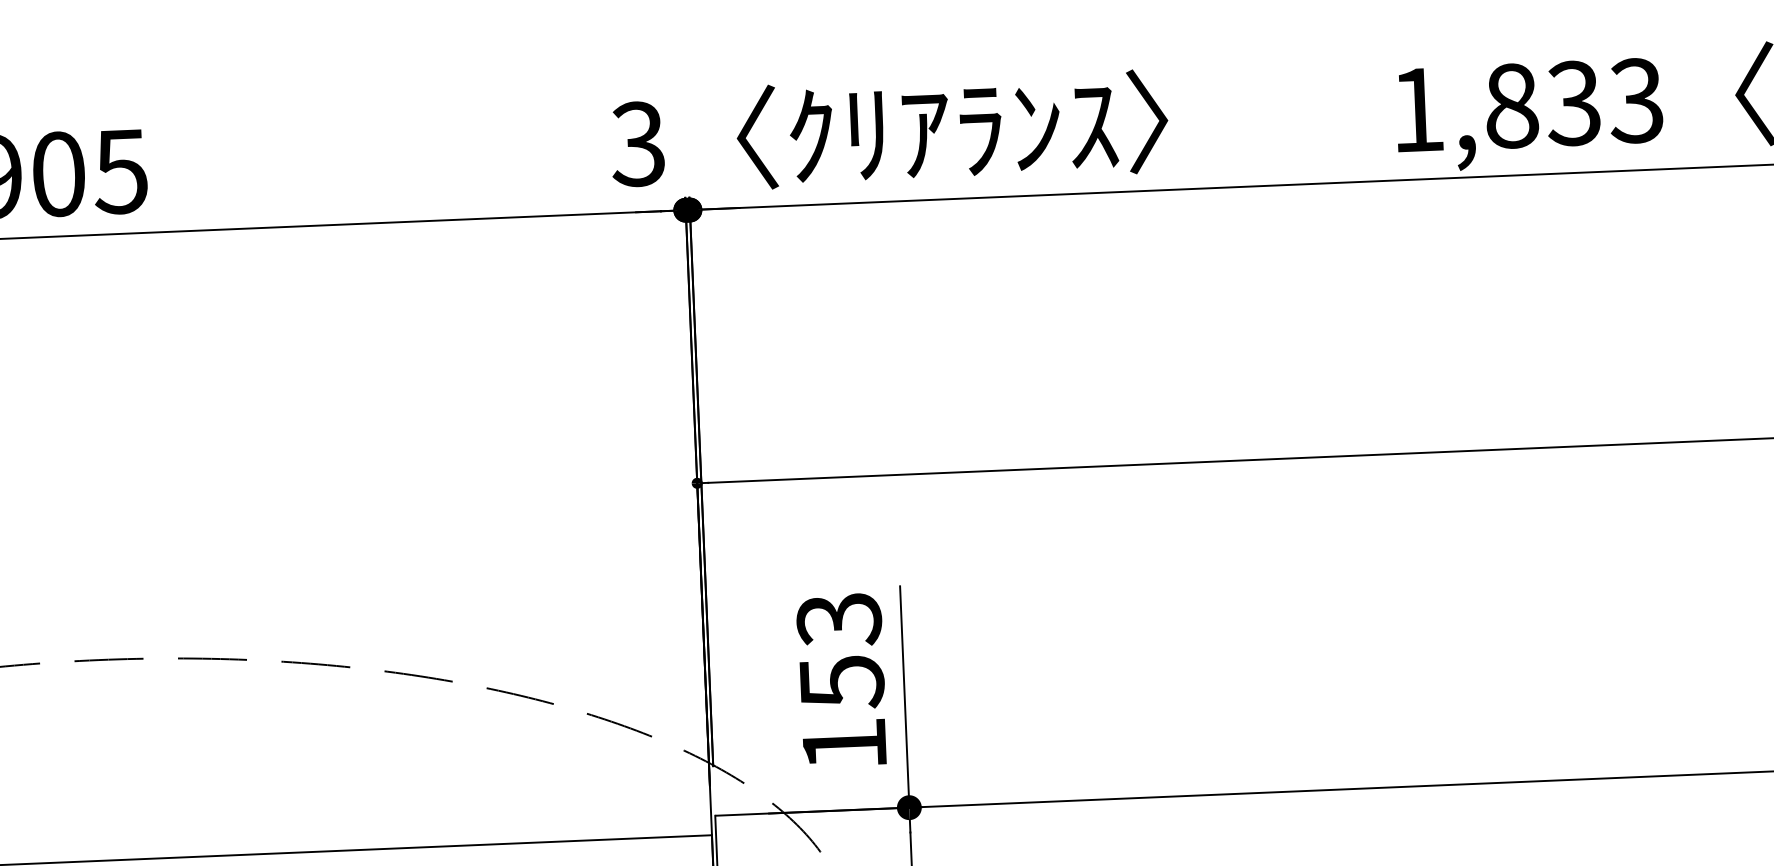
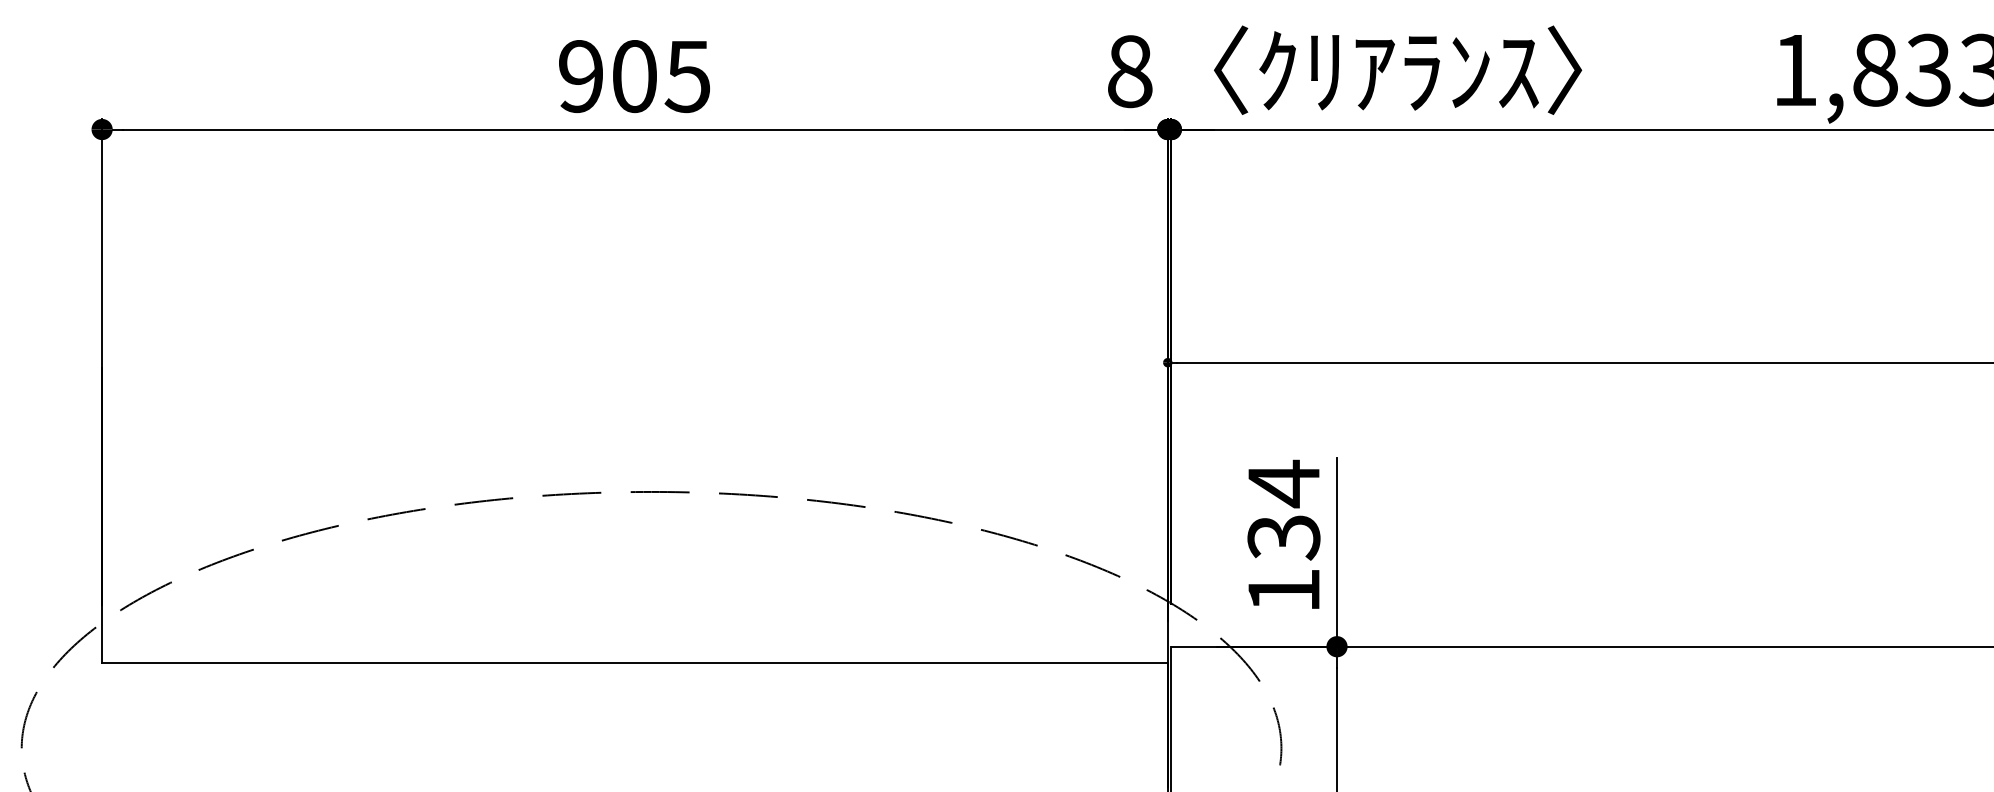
text: (638, 144) -> (1129, 71), 3 -> 8
text: (839, 649) -> (1283, 509), 153 -> 134

